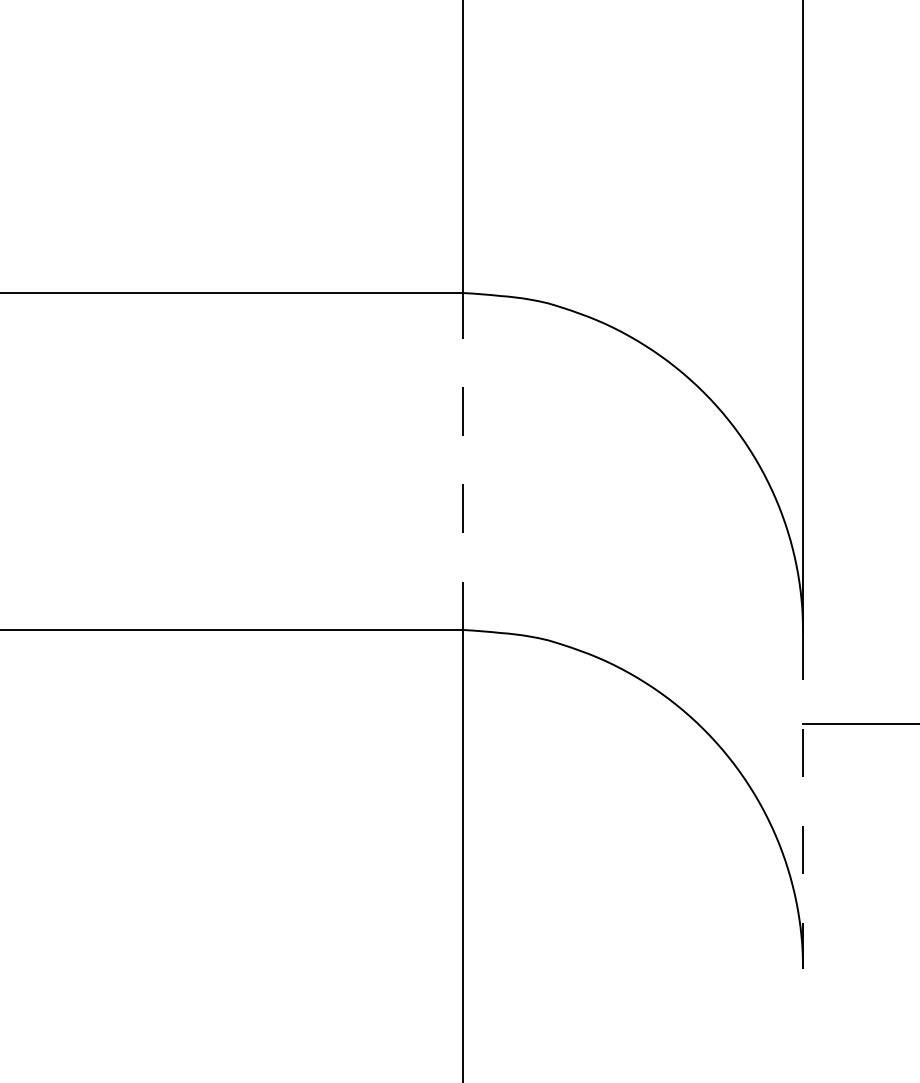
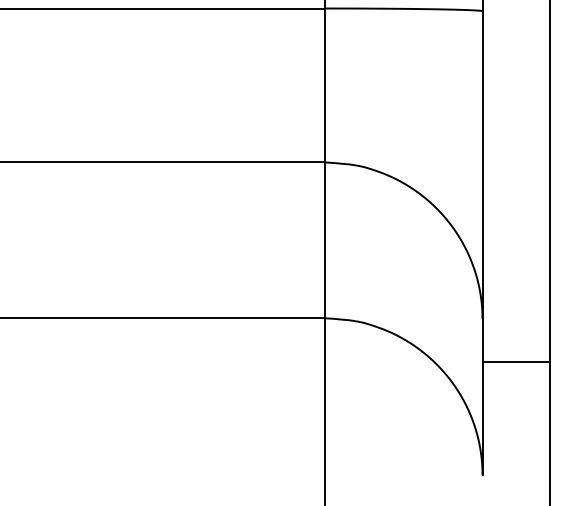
line: (463, 461) -> (325, 240), dashed -> solid
line: (803, 801) -> (482, 397), dashed -> solid

